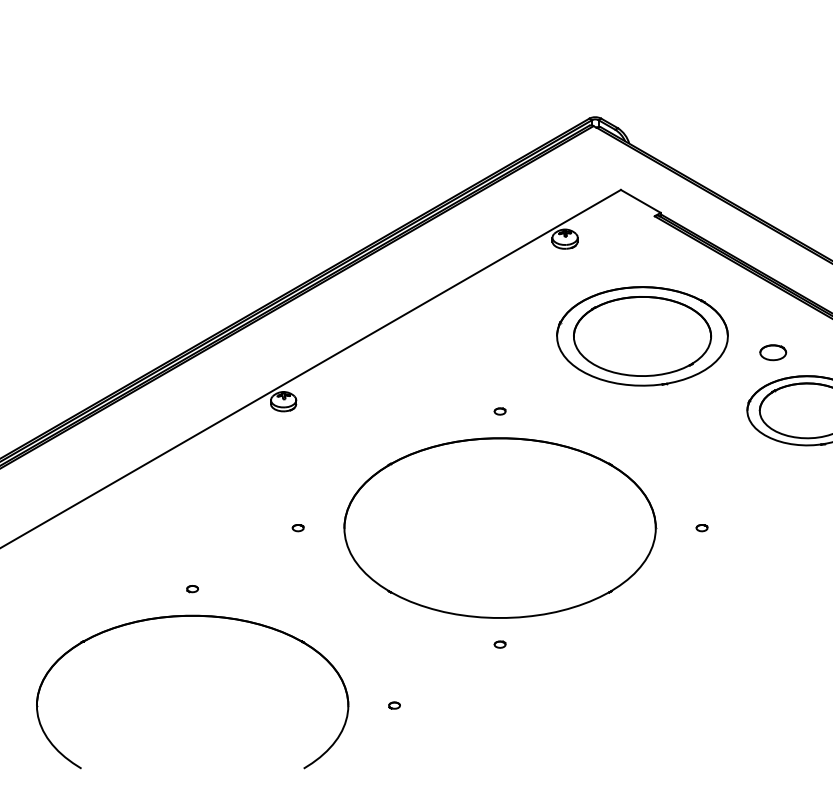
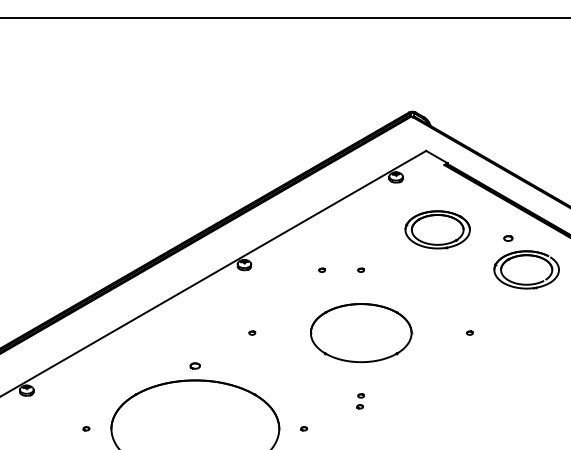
part: (641, 335) -> (437, 229), size x0.7
part: (773, 352) -> (508, 238), size x0.6
part: (426, 409) -> (321, 269), added
part: (500, 526) -> (361, 332), size x0.6
part: (192, 588) -> (195, 365), size x1.6
part: (497, 664) -> (359, 406), added

